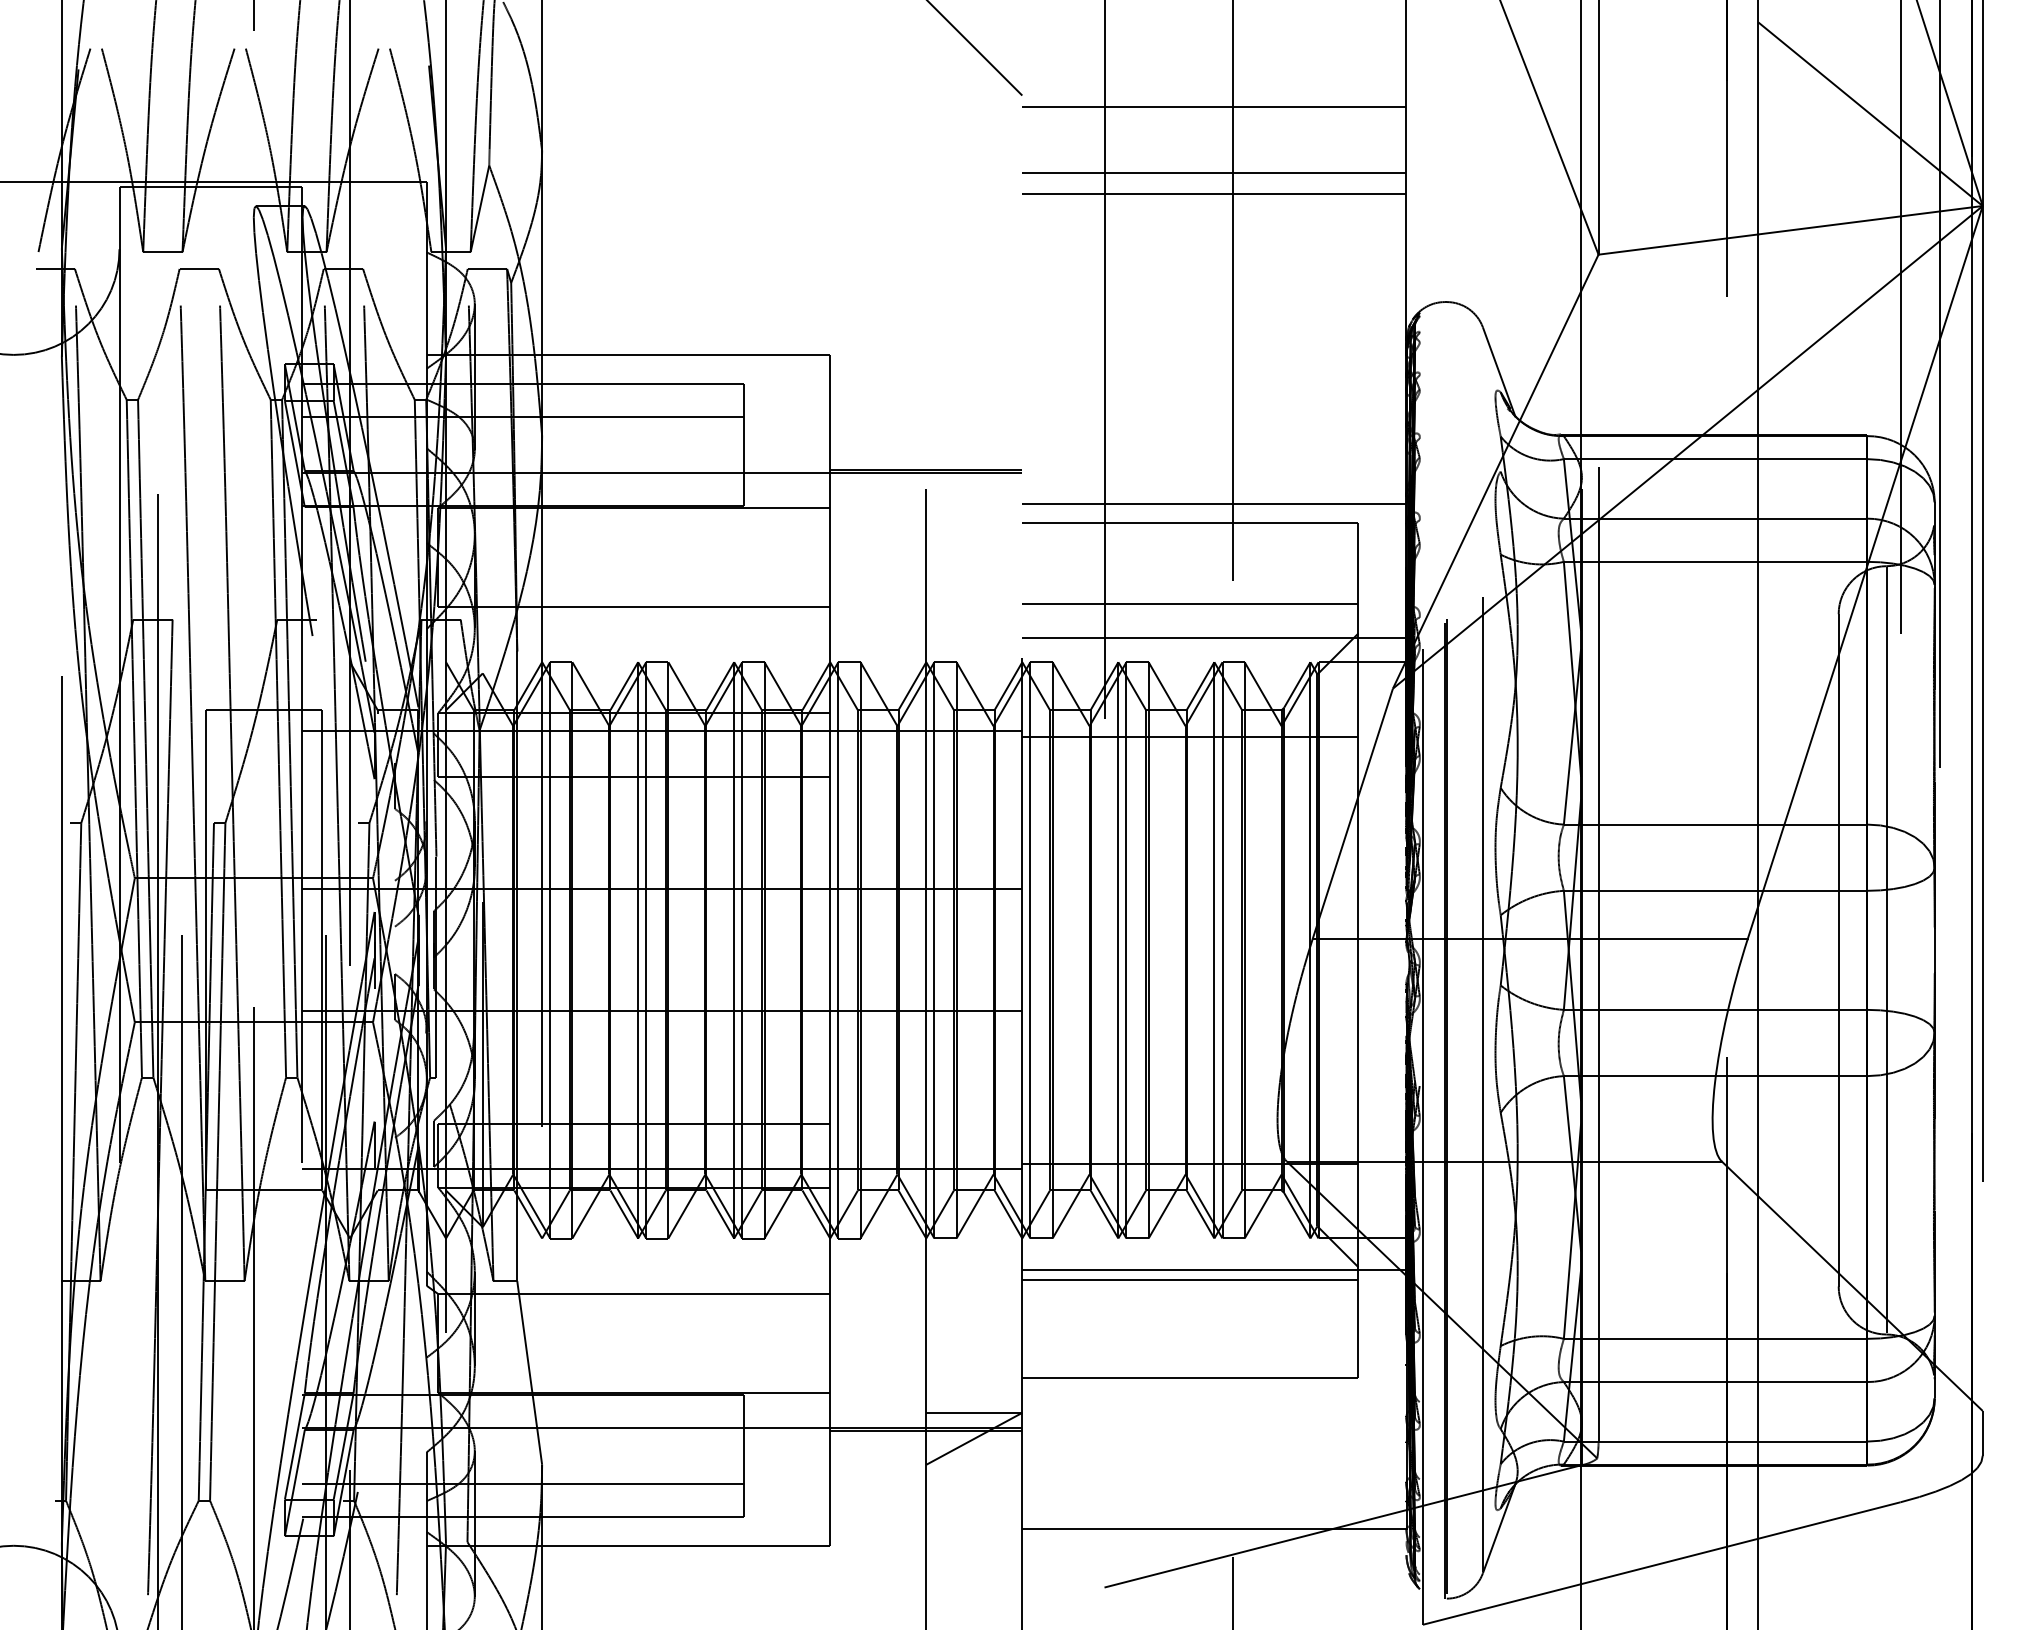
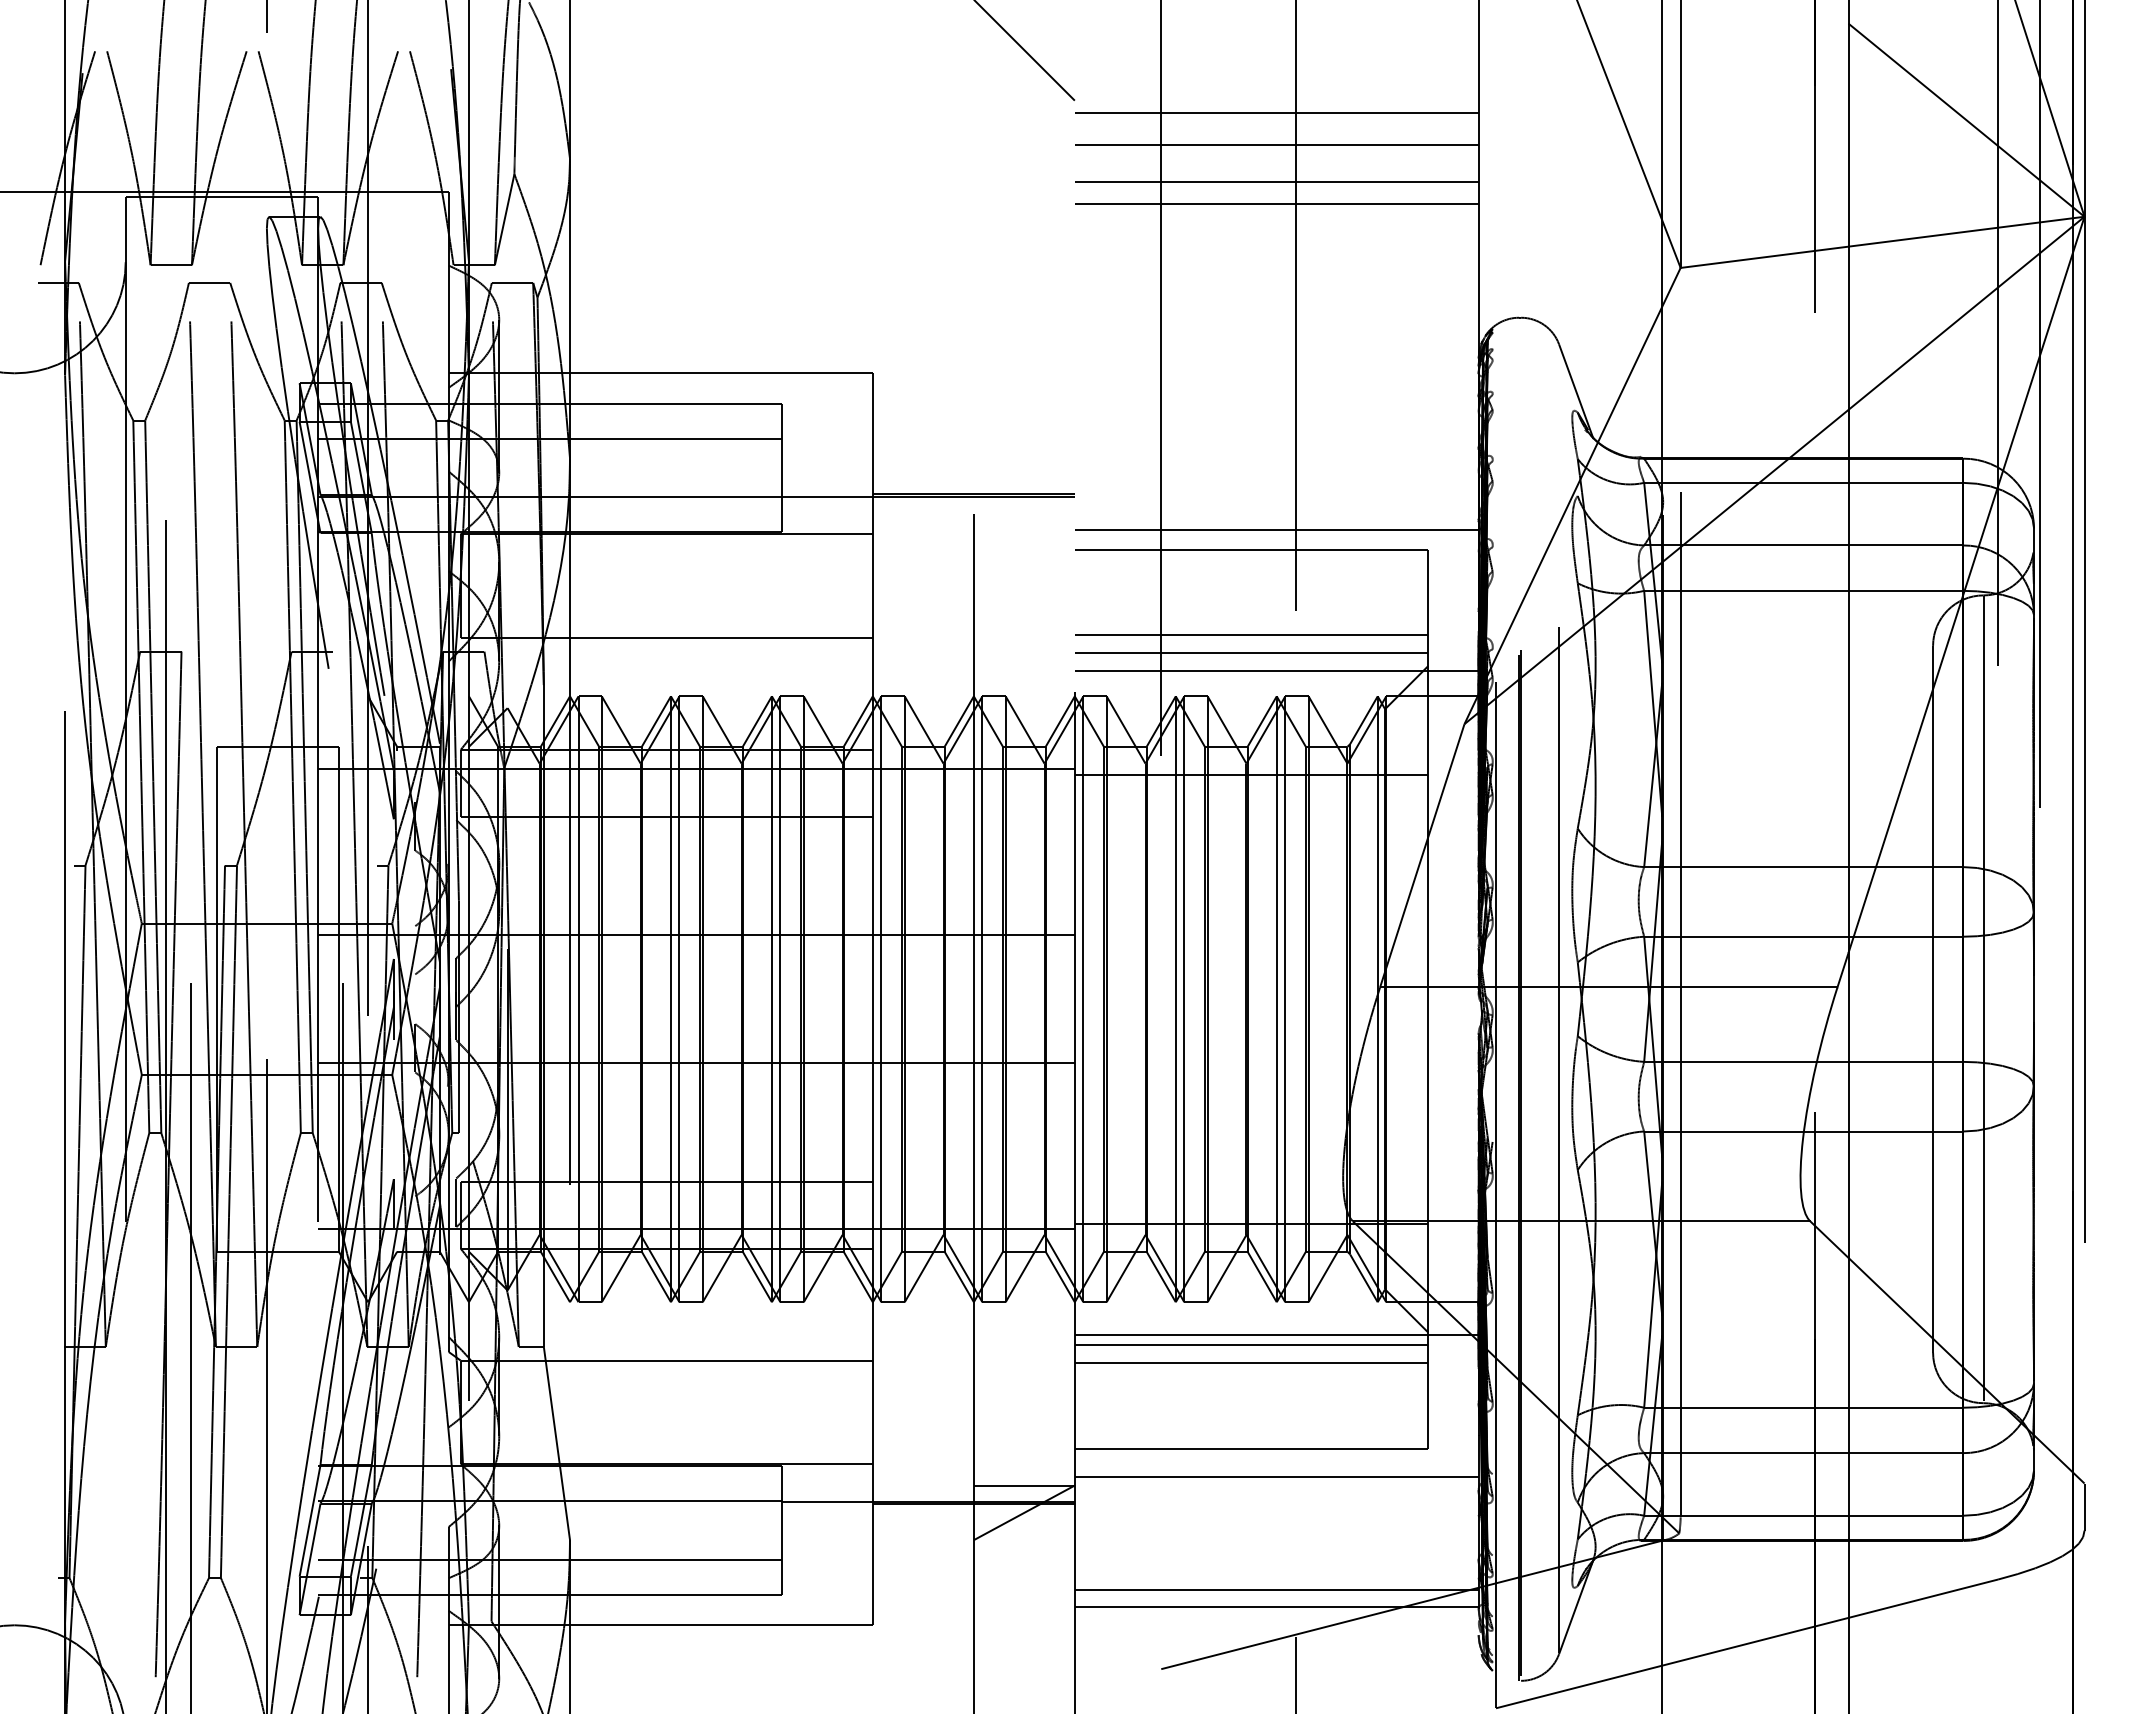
line: (1214, 138) -> (1276, 145), added
line: (1190, 621) -> (1251, 653), added
line: (1190, 1296) -> (1251, 1363), added
line: (1214, 1404) -> (1276, 1476), added
line: (1214, 1511) -> (1276, 1589), added

